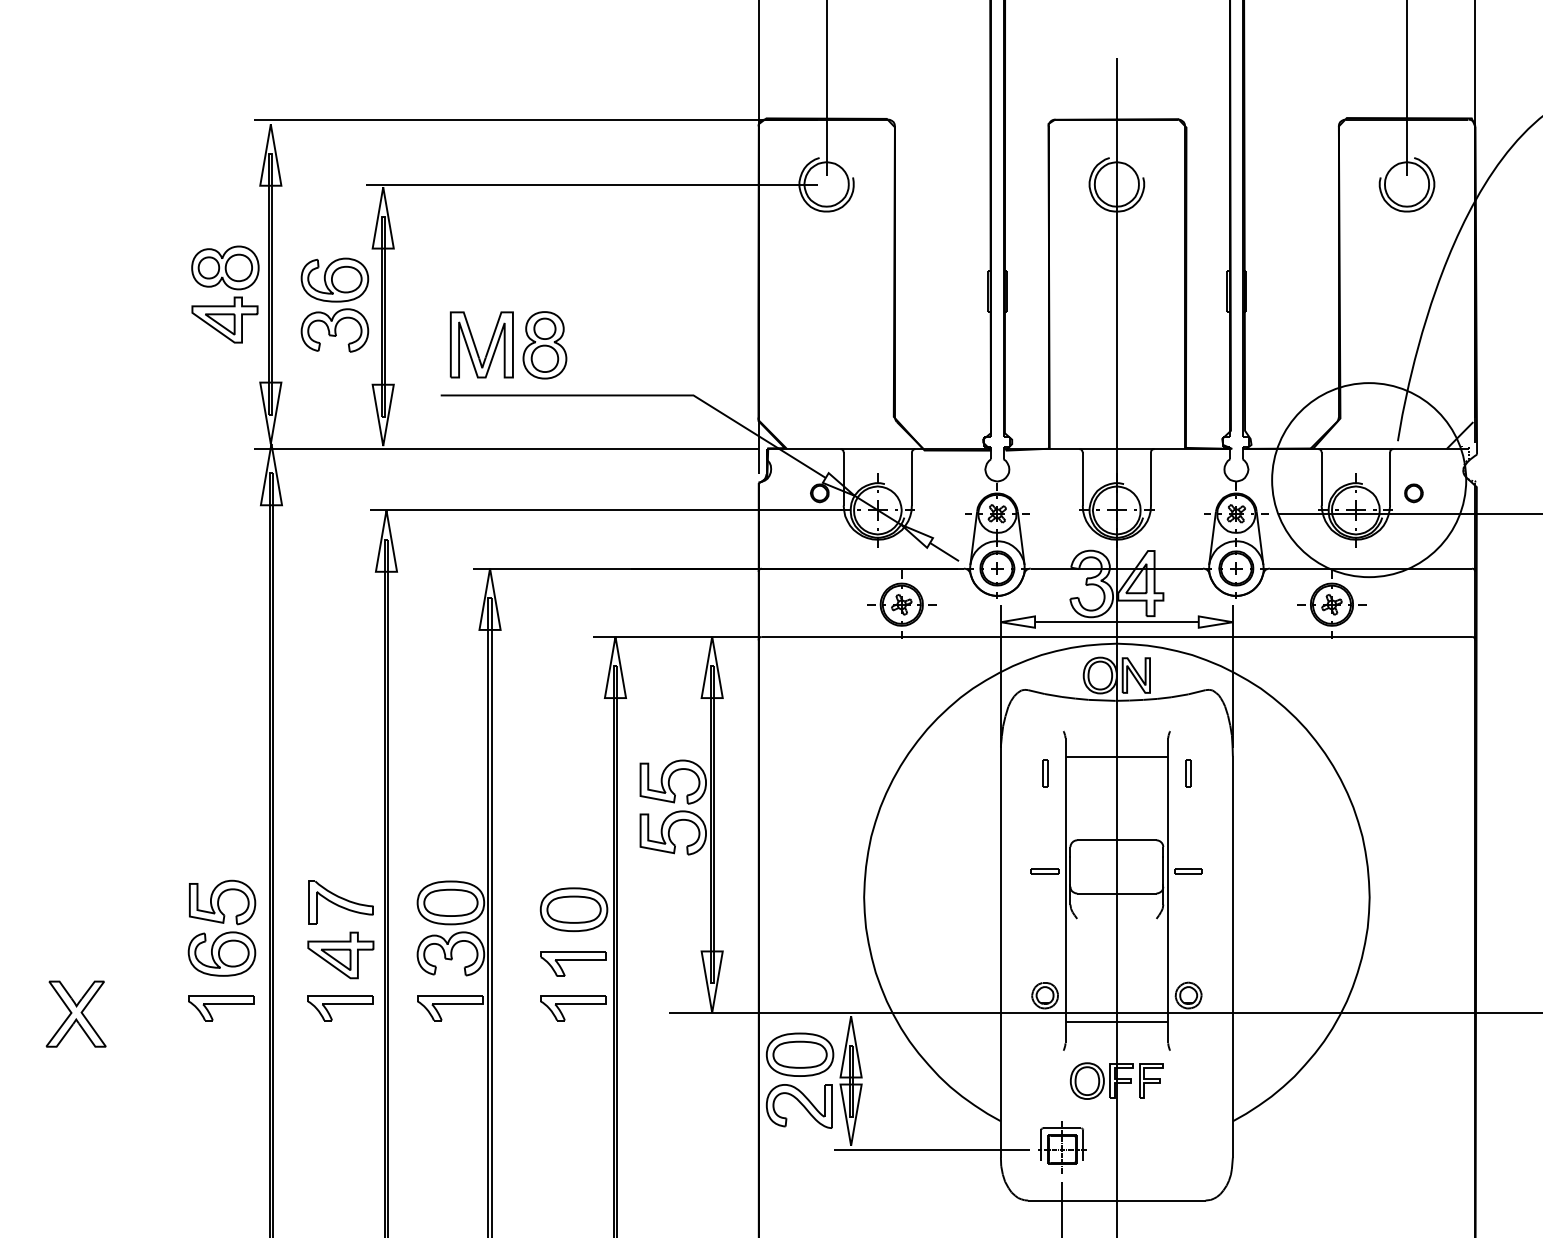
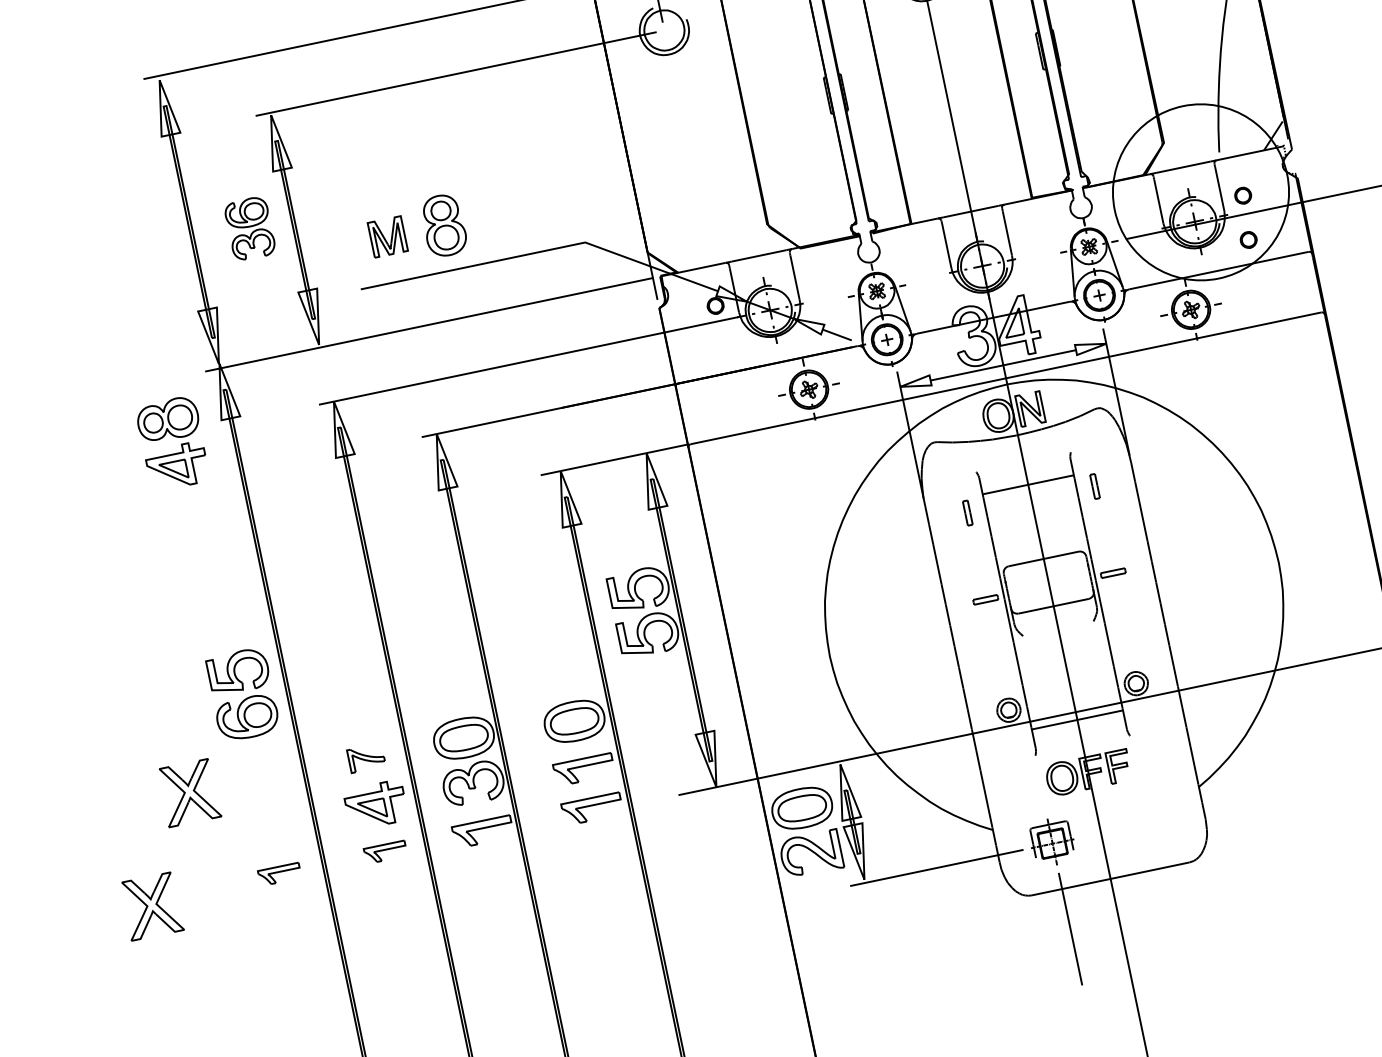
part: (229, 288) -> (175, 437), moved
part: (334, 304) -> (249, 228), size x0.7
part: (481, 344) -> (387, 236), size x0.6
part: (1409, 542) -> (1248, 240), added
part: (141, 899) -> (188, 792), added
part: (340, 902) -> (365, 758), size x0.6
part: (221, 927) -> (242, 694), moved
part: (221, 1008) -> (279, 874), size x0.7
part: (340, 1008) -> (385, 852), size x0.7

